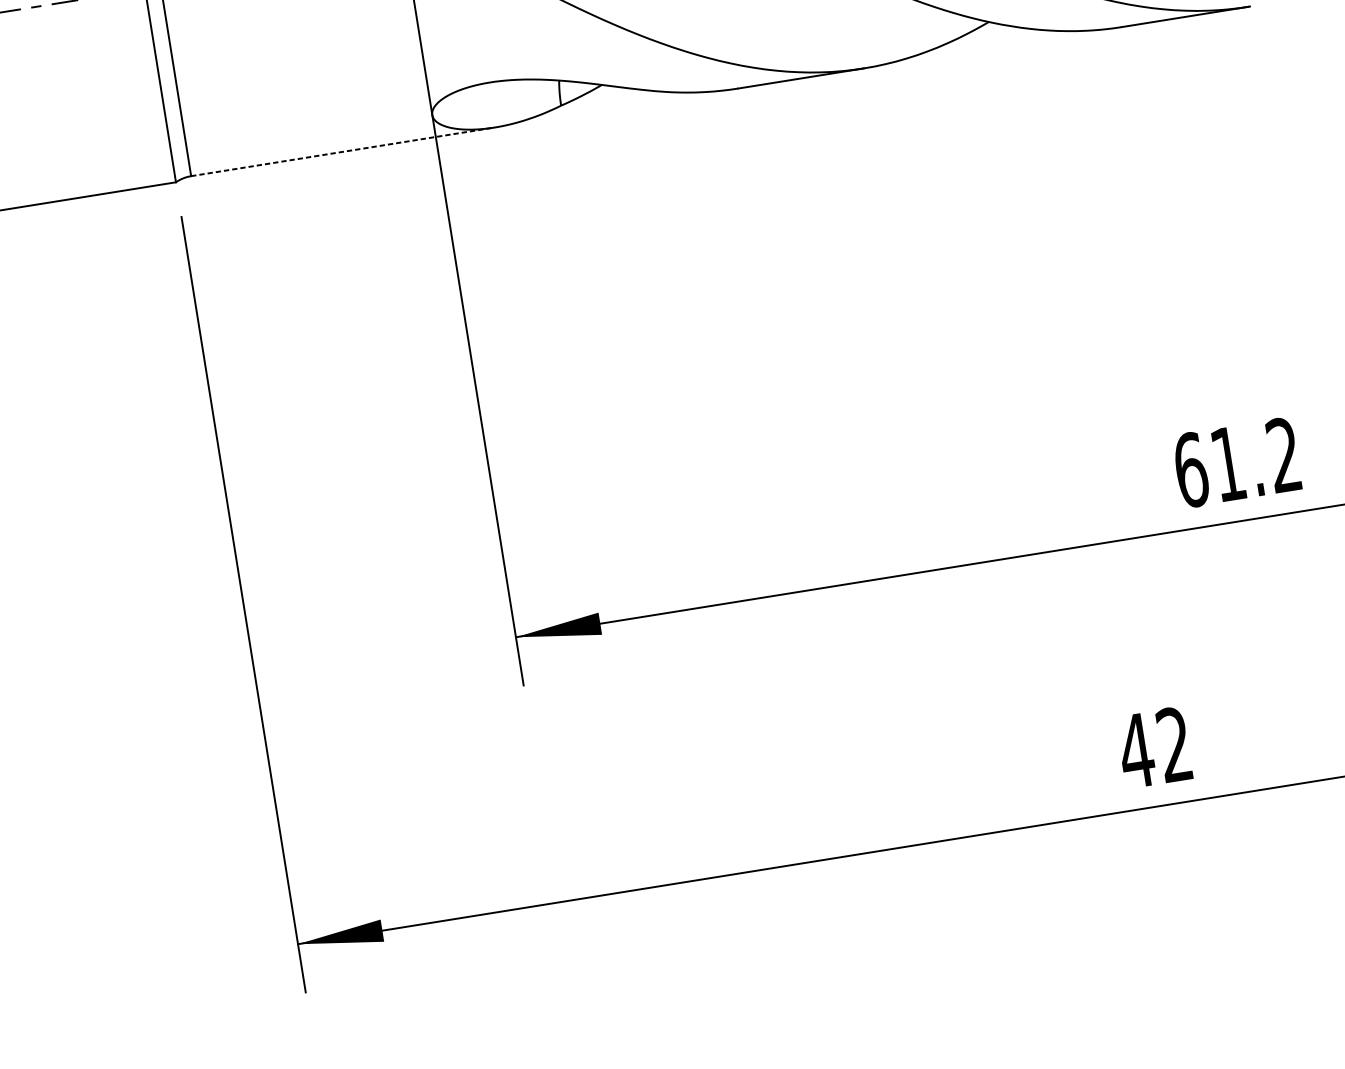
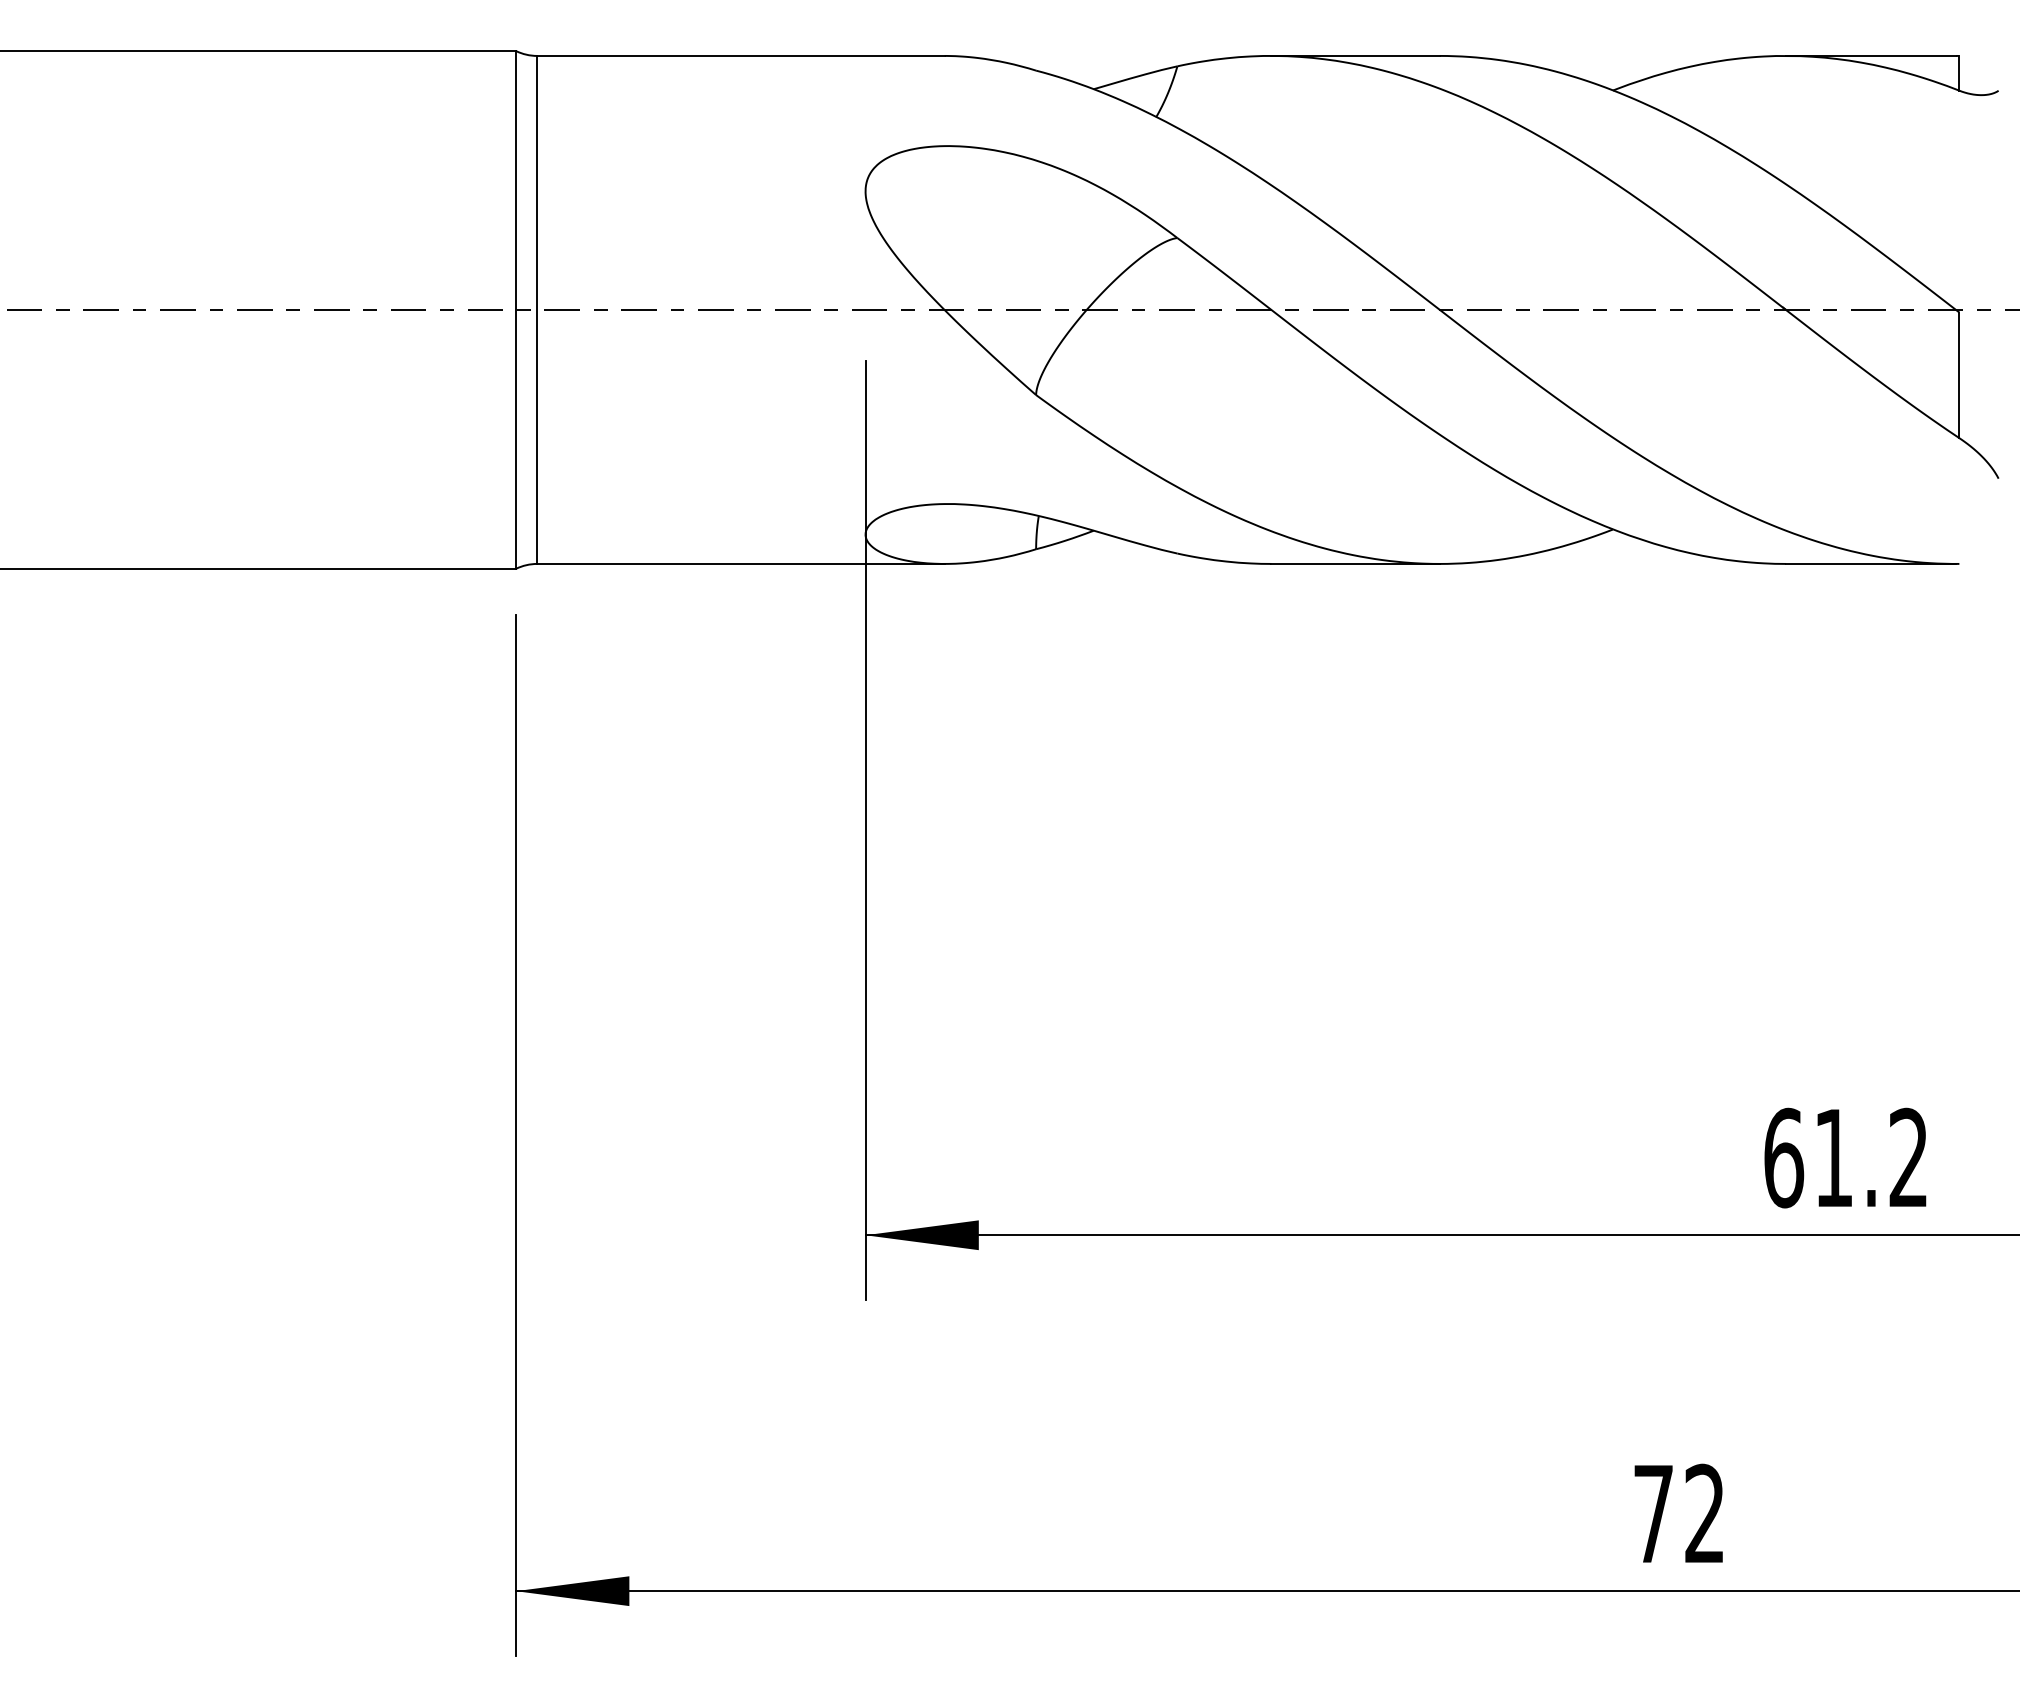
line: (343, 151) -> (741, 563), dashed -> solid
text: (1136, 750) -> (1653, 1513), 42 -> 72

